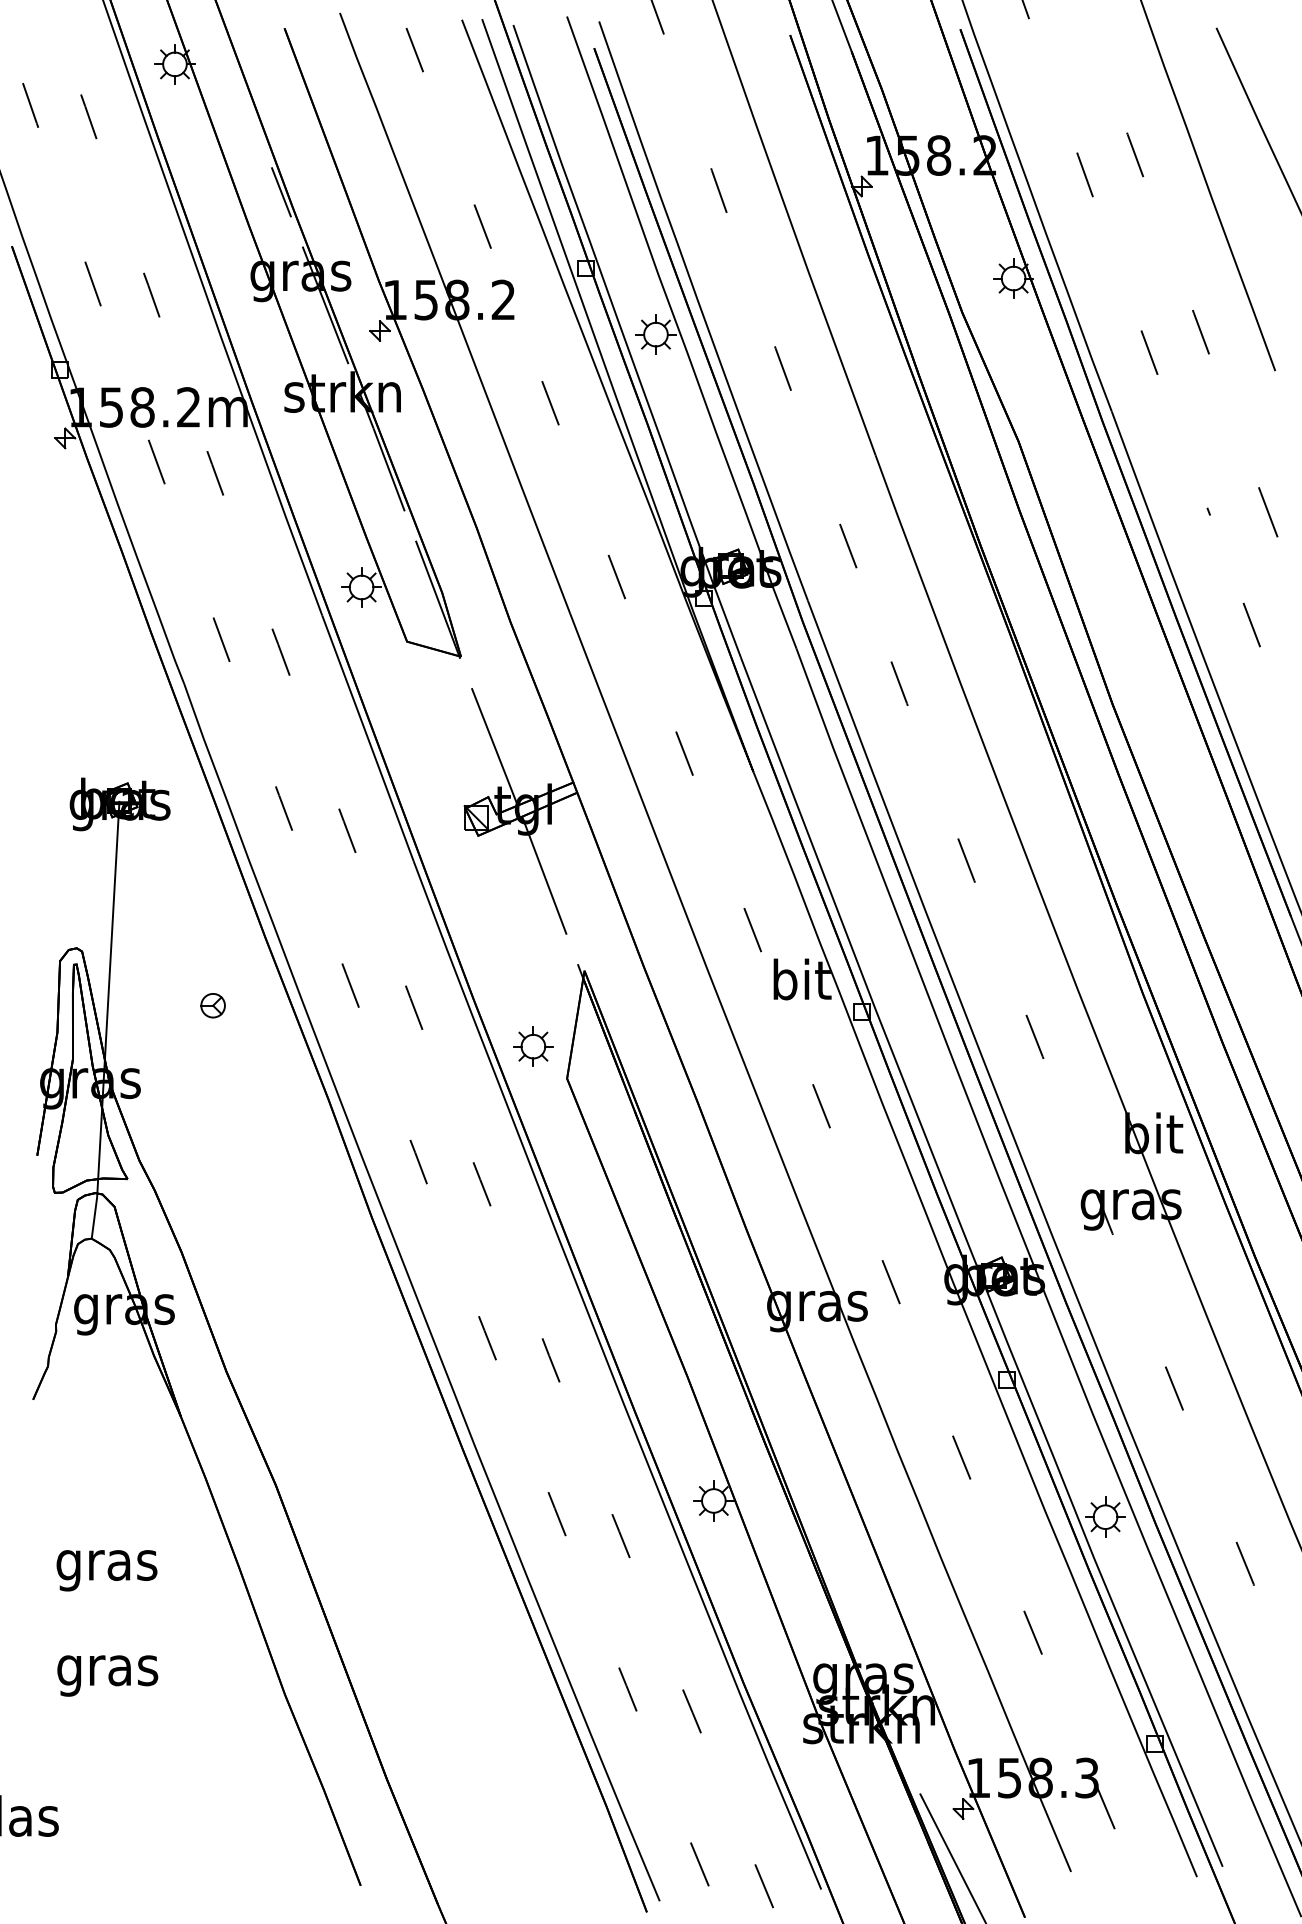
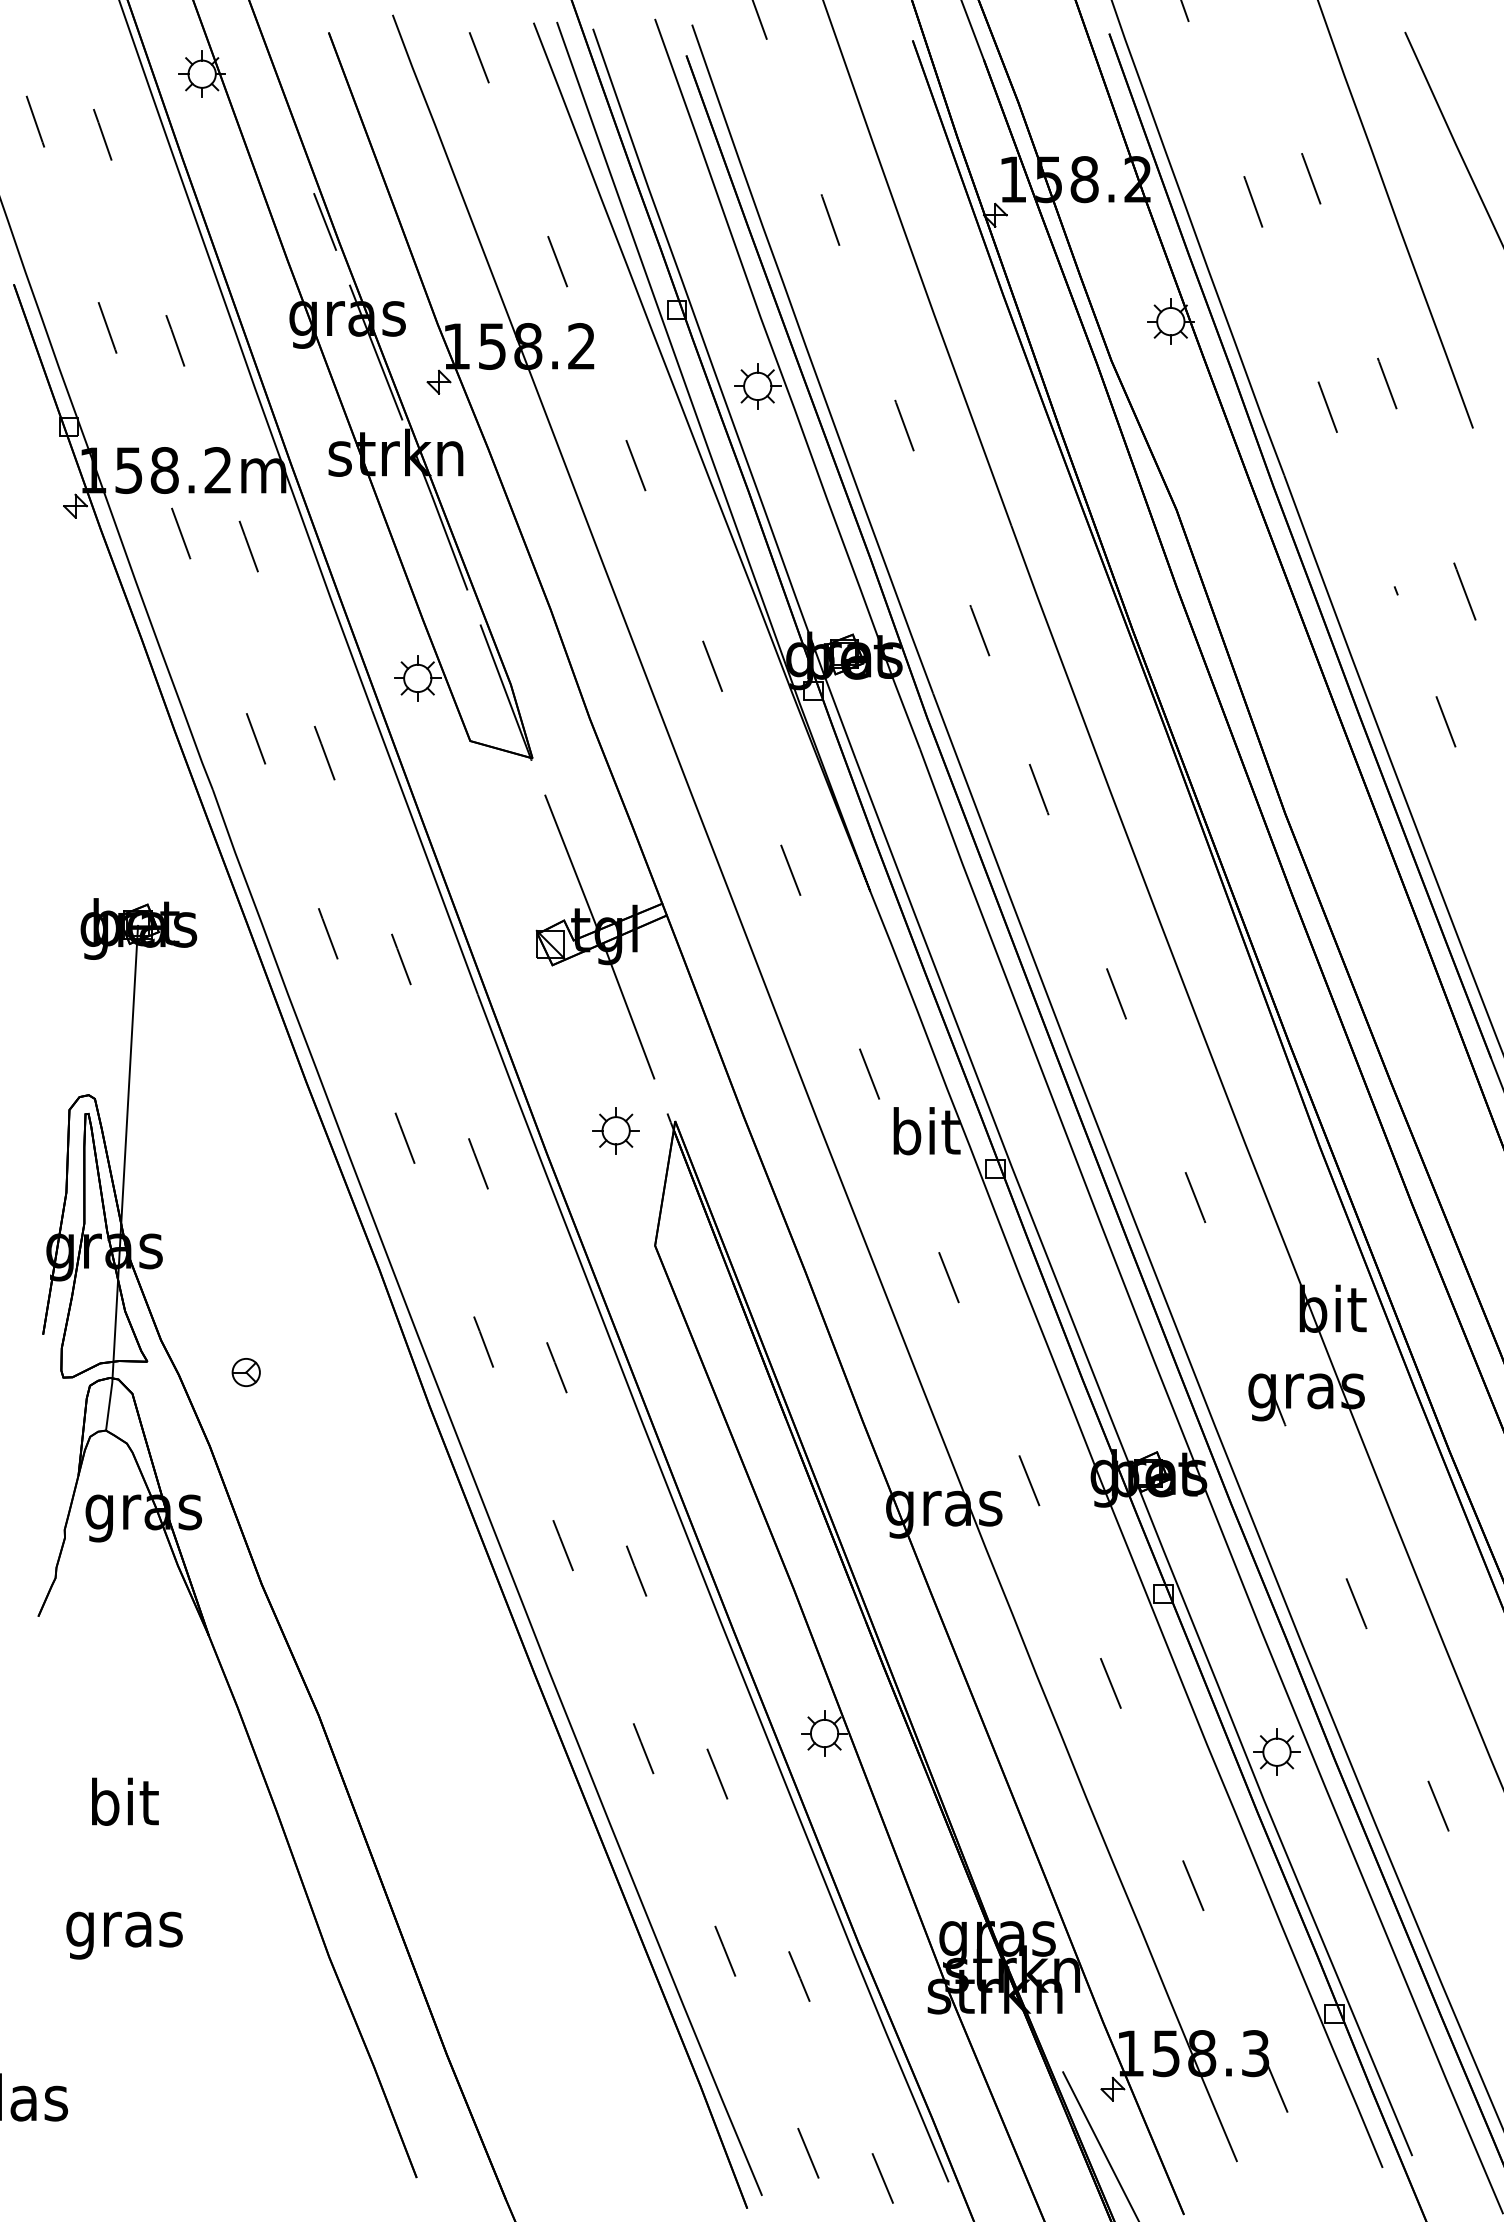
part: (212, 1005) -> (245, 1372), moved
part: (532, 1046) -> (615, 1130), moved
text: (106, 1565) -> (123, 1807), gras -> bit

